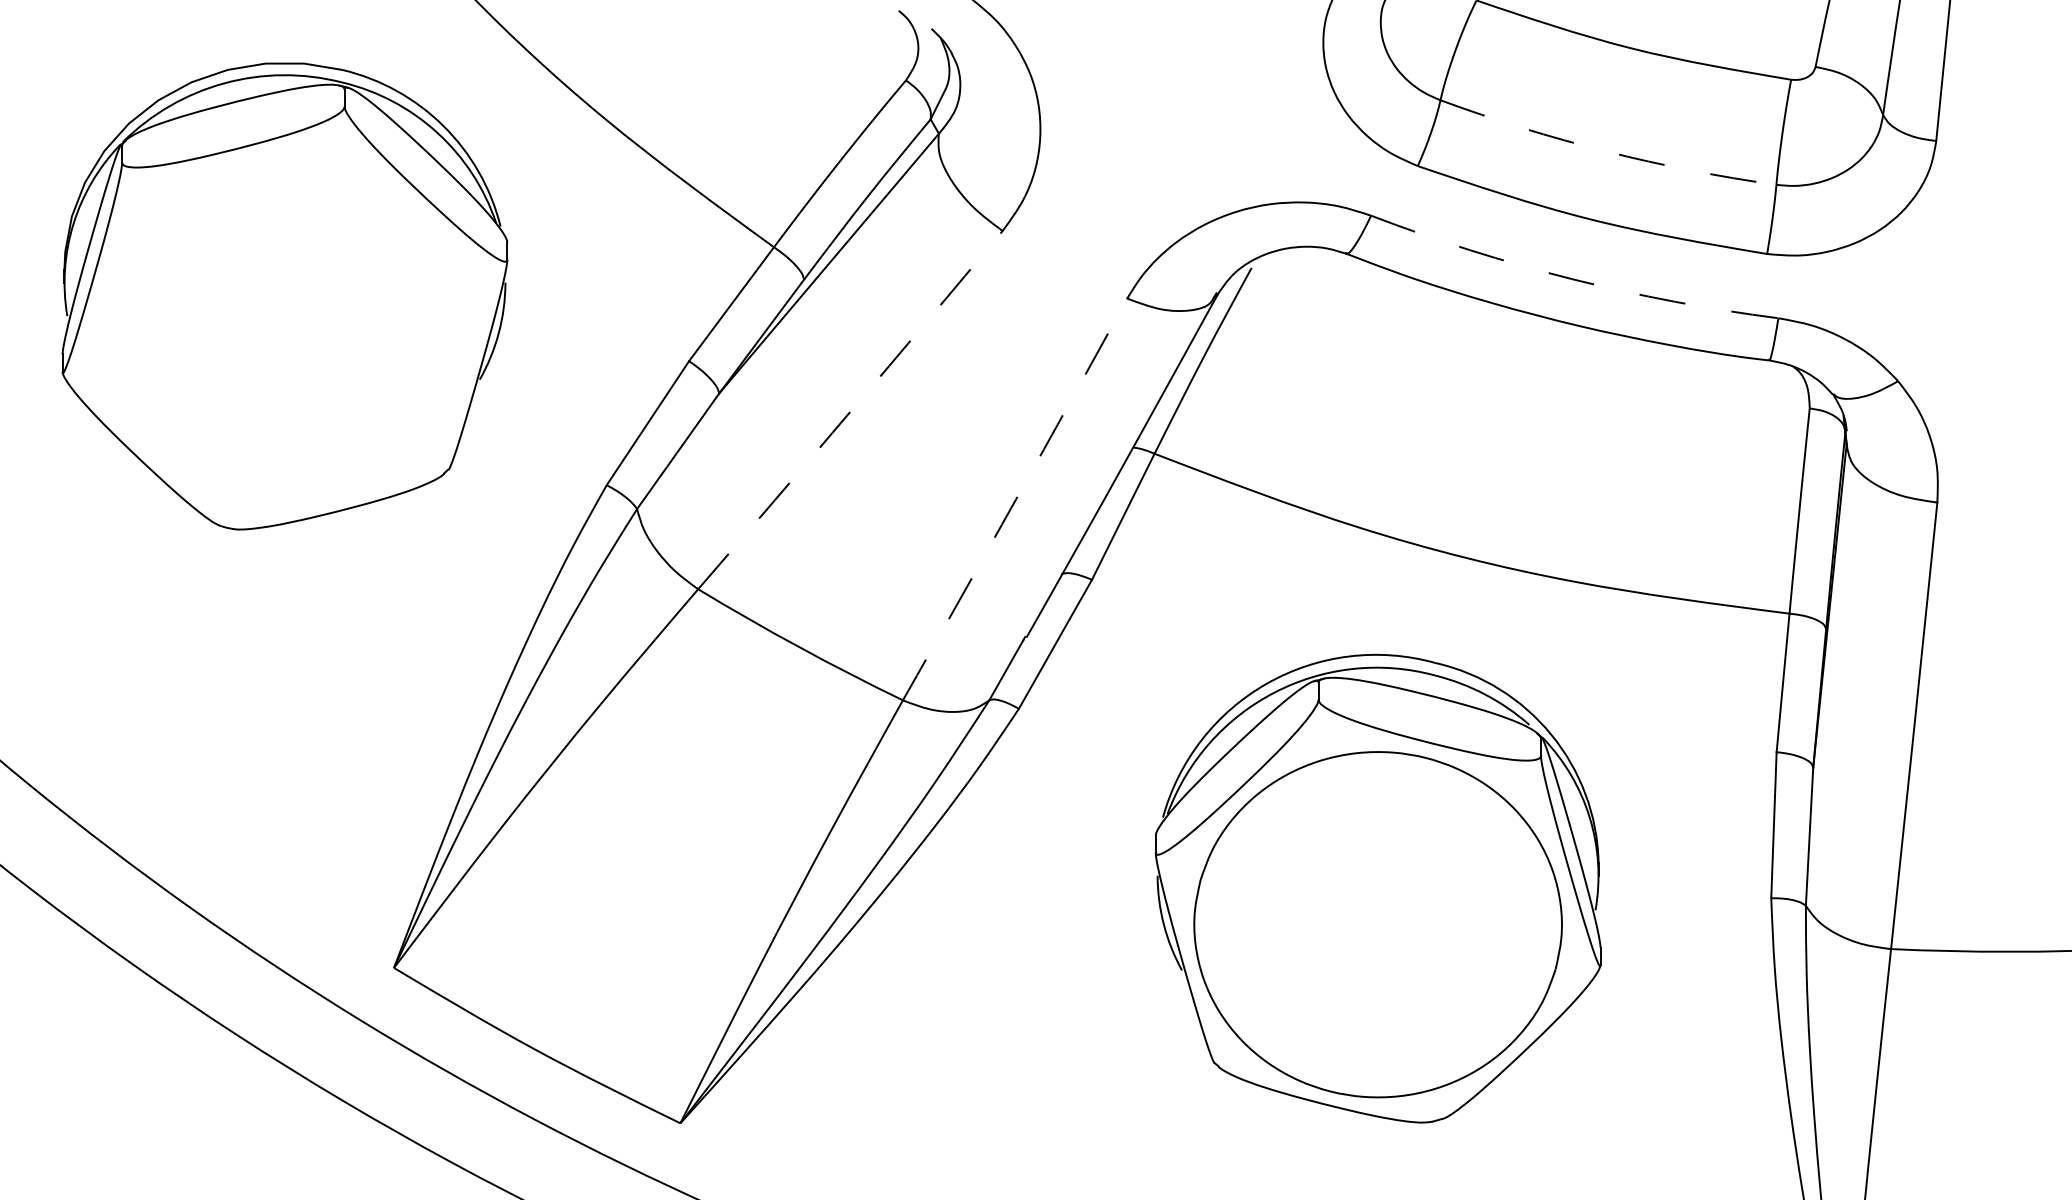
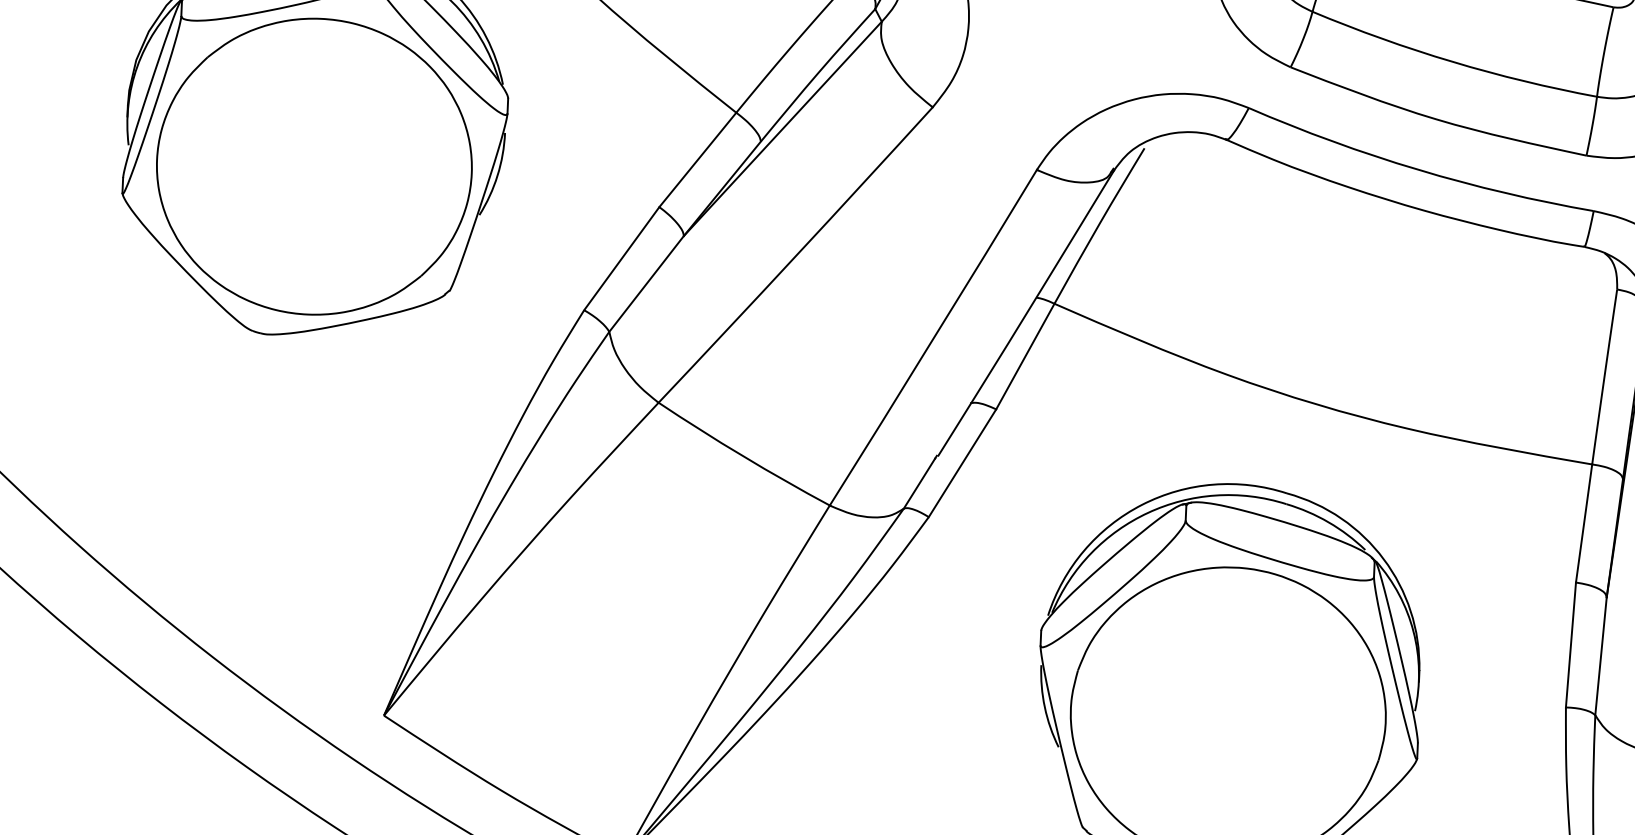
arc: (1606, 151) -> (1452, 61), dashed -> solid
arc: (1571, 279) -> (1418, 170), dashed -> solid
part: (284, 331) -> (314, 166), added
arc: (851, 410) -> (796, 255), dashed -> solid
arc: (1015, 499) -> (933, 337), dashed -> solid

